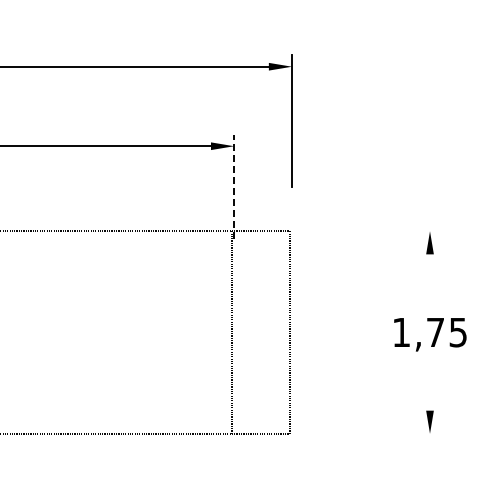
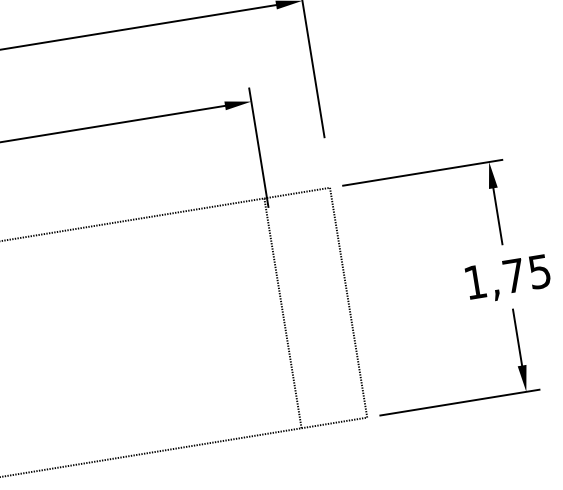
line: (234, 186) -> (259, 147), dashed -> solid
line: (371, 231) -> (422, 173), added
line: (430, 278) -> (498, 215), added
line: (430, 385) -> (518, 336), added
line: (371, 433) -> (459, 402), added

